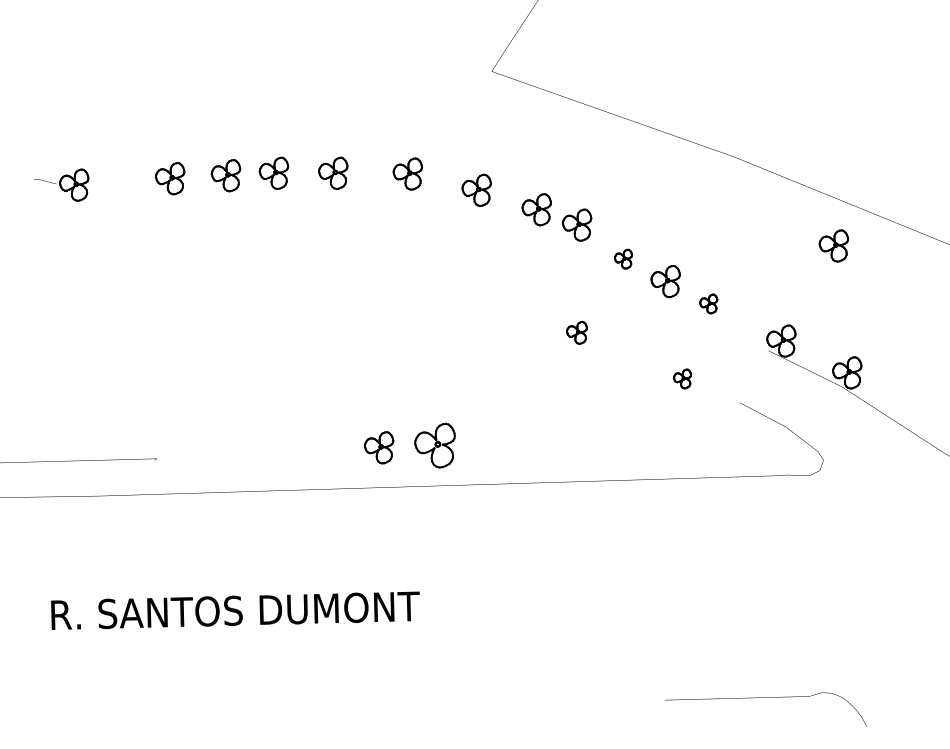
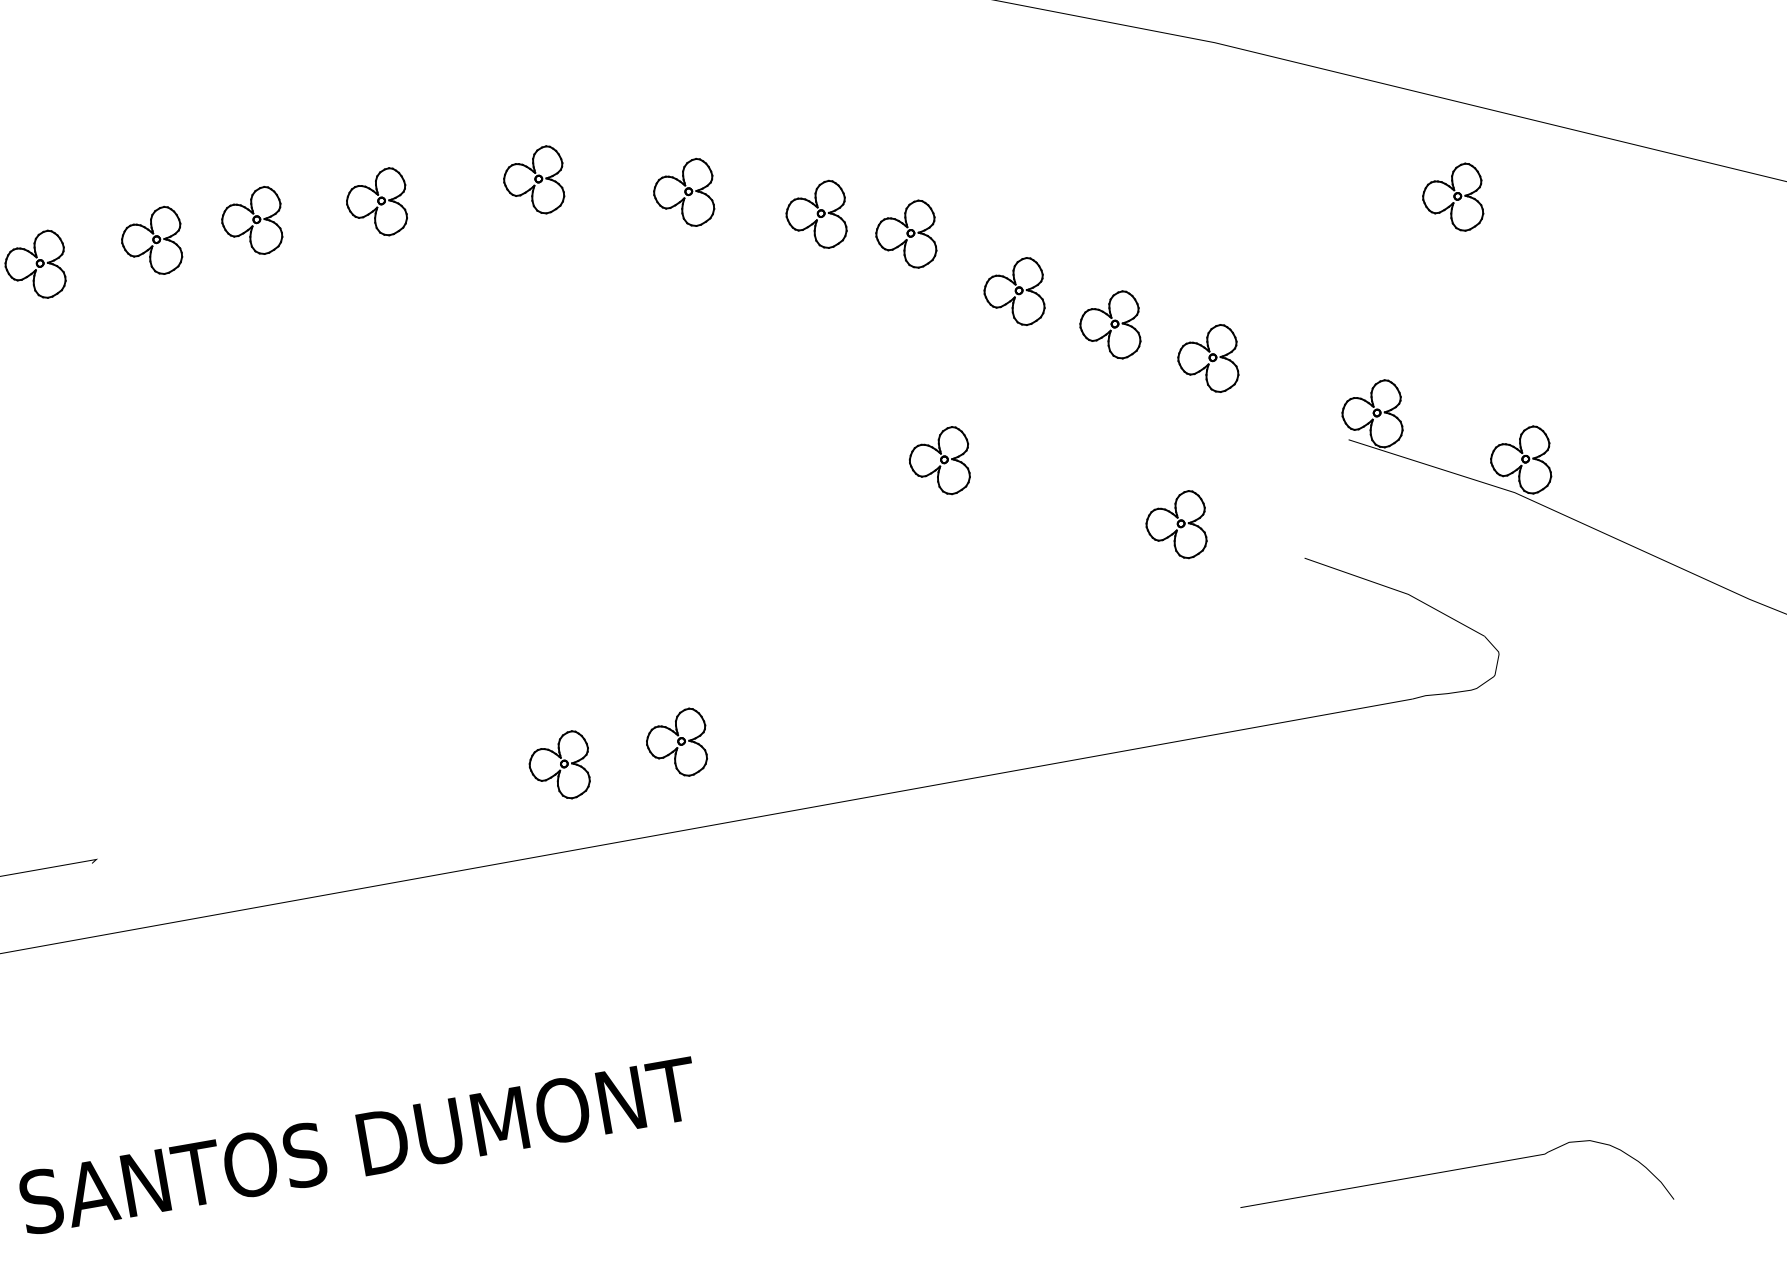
part: (623, 258) -> (1014, 291), size x1.67
part: (708, 303) -> (1207, 359), size x1.67
part: (576, 332) -> (939, 461), size x1.43
part: (682, 378) -> (1176, 525), size x1.67
part: (435, 444) -> (677, 741), size x0.71

